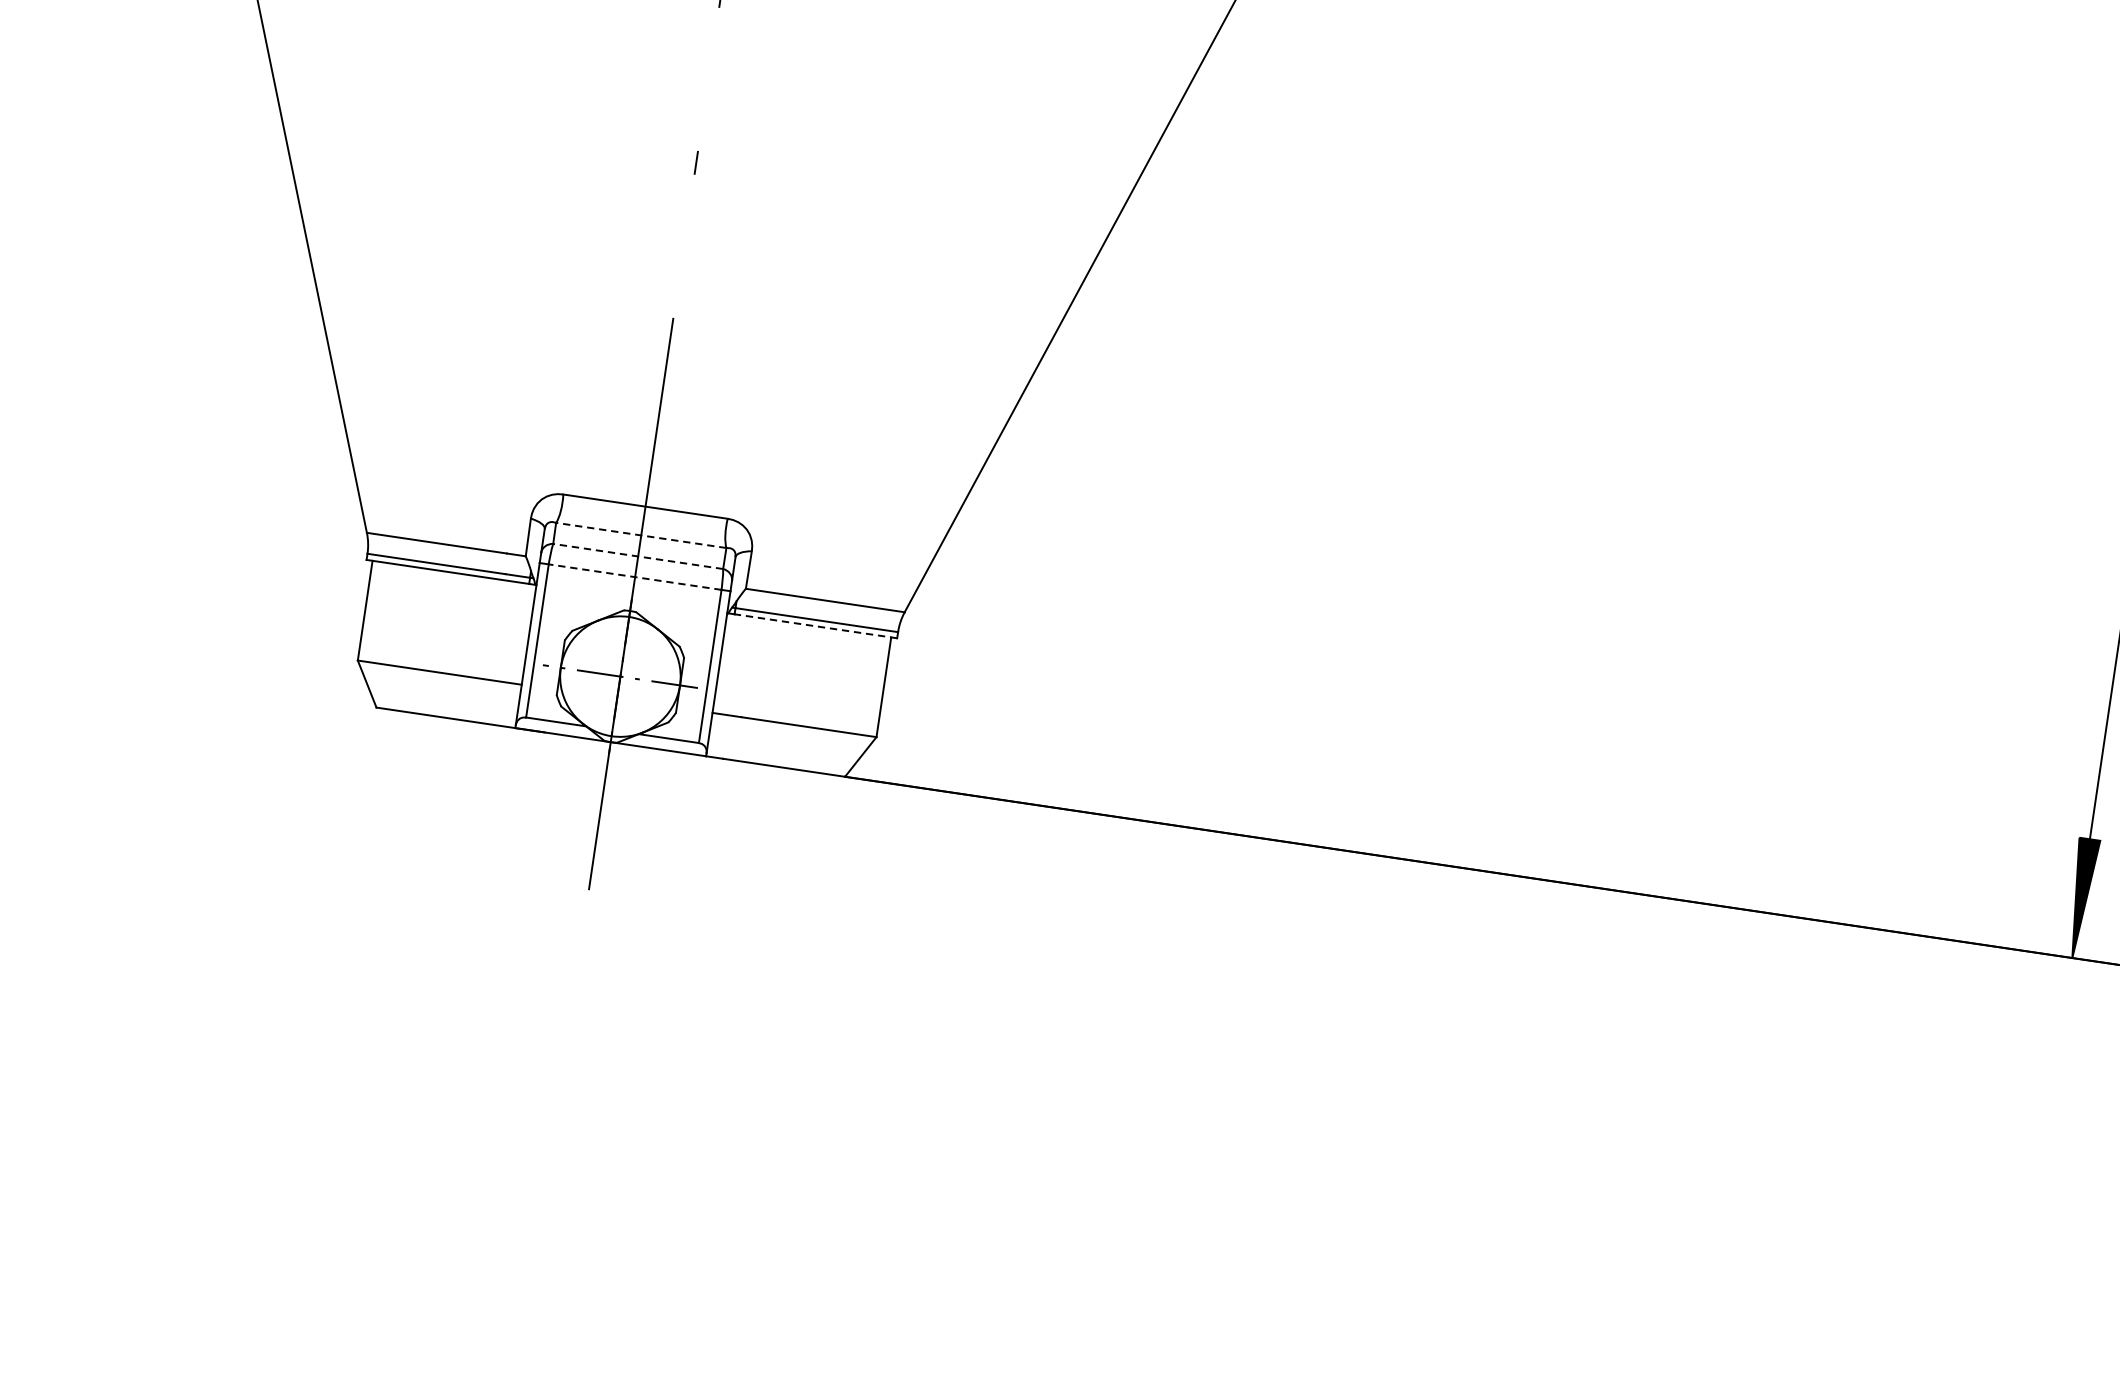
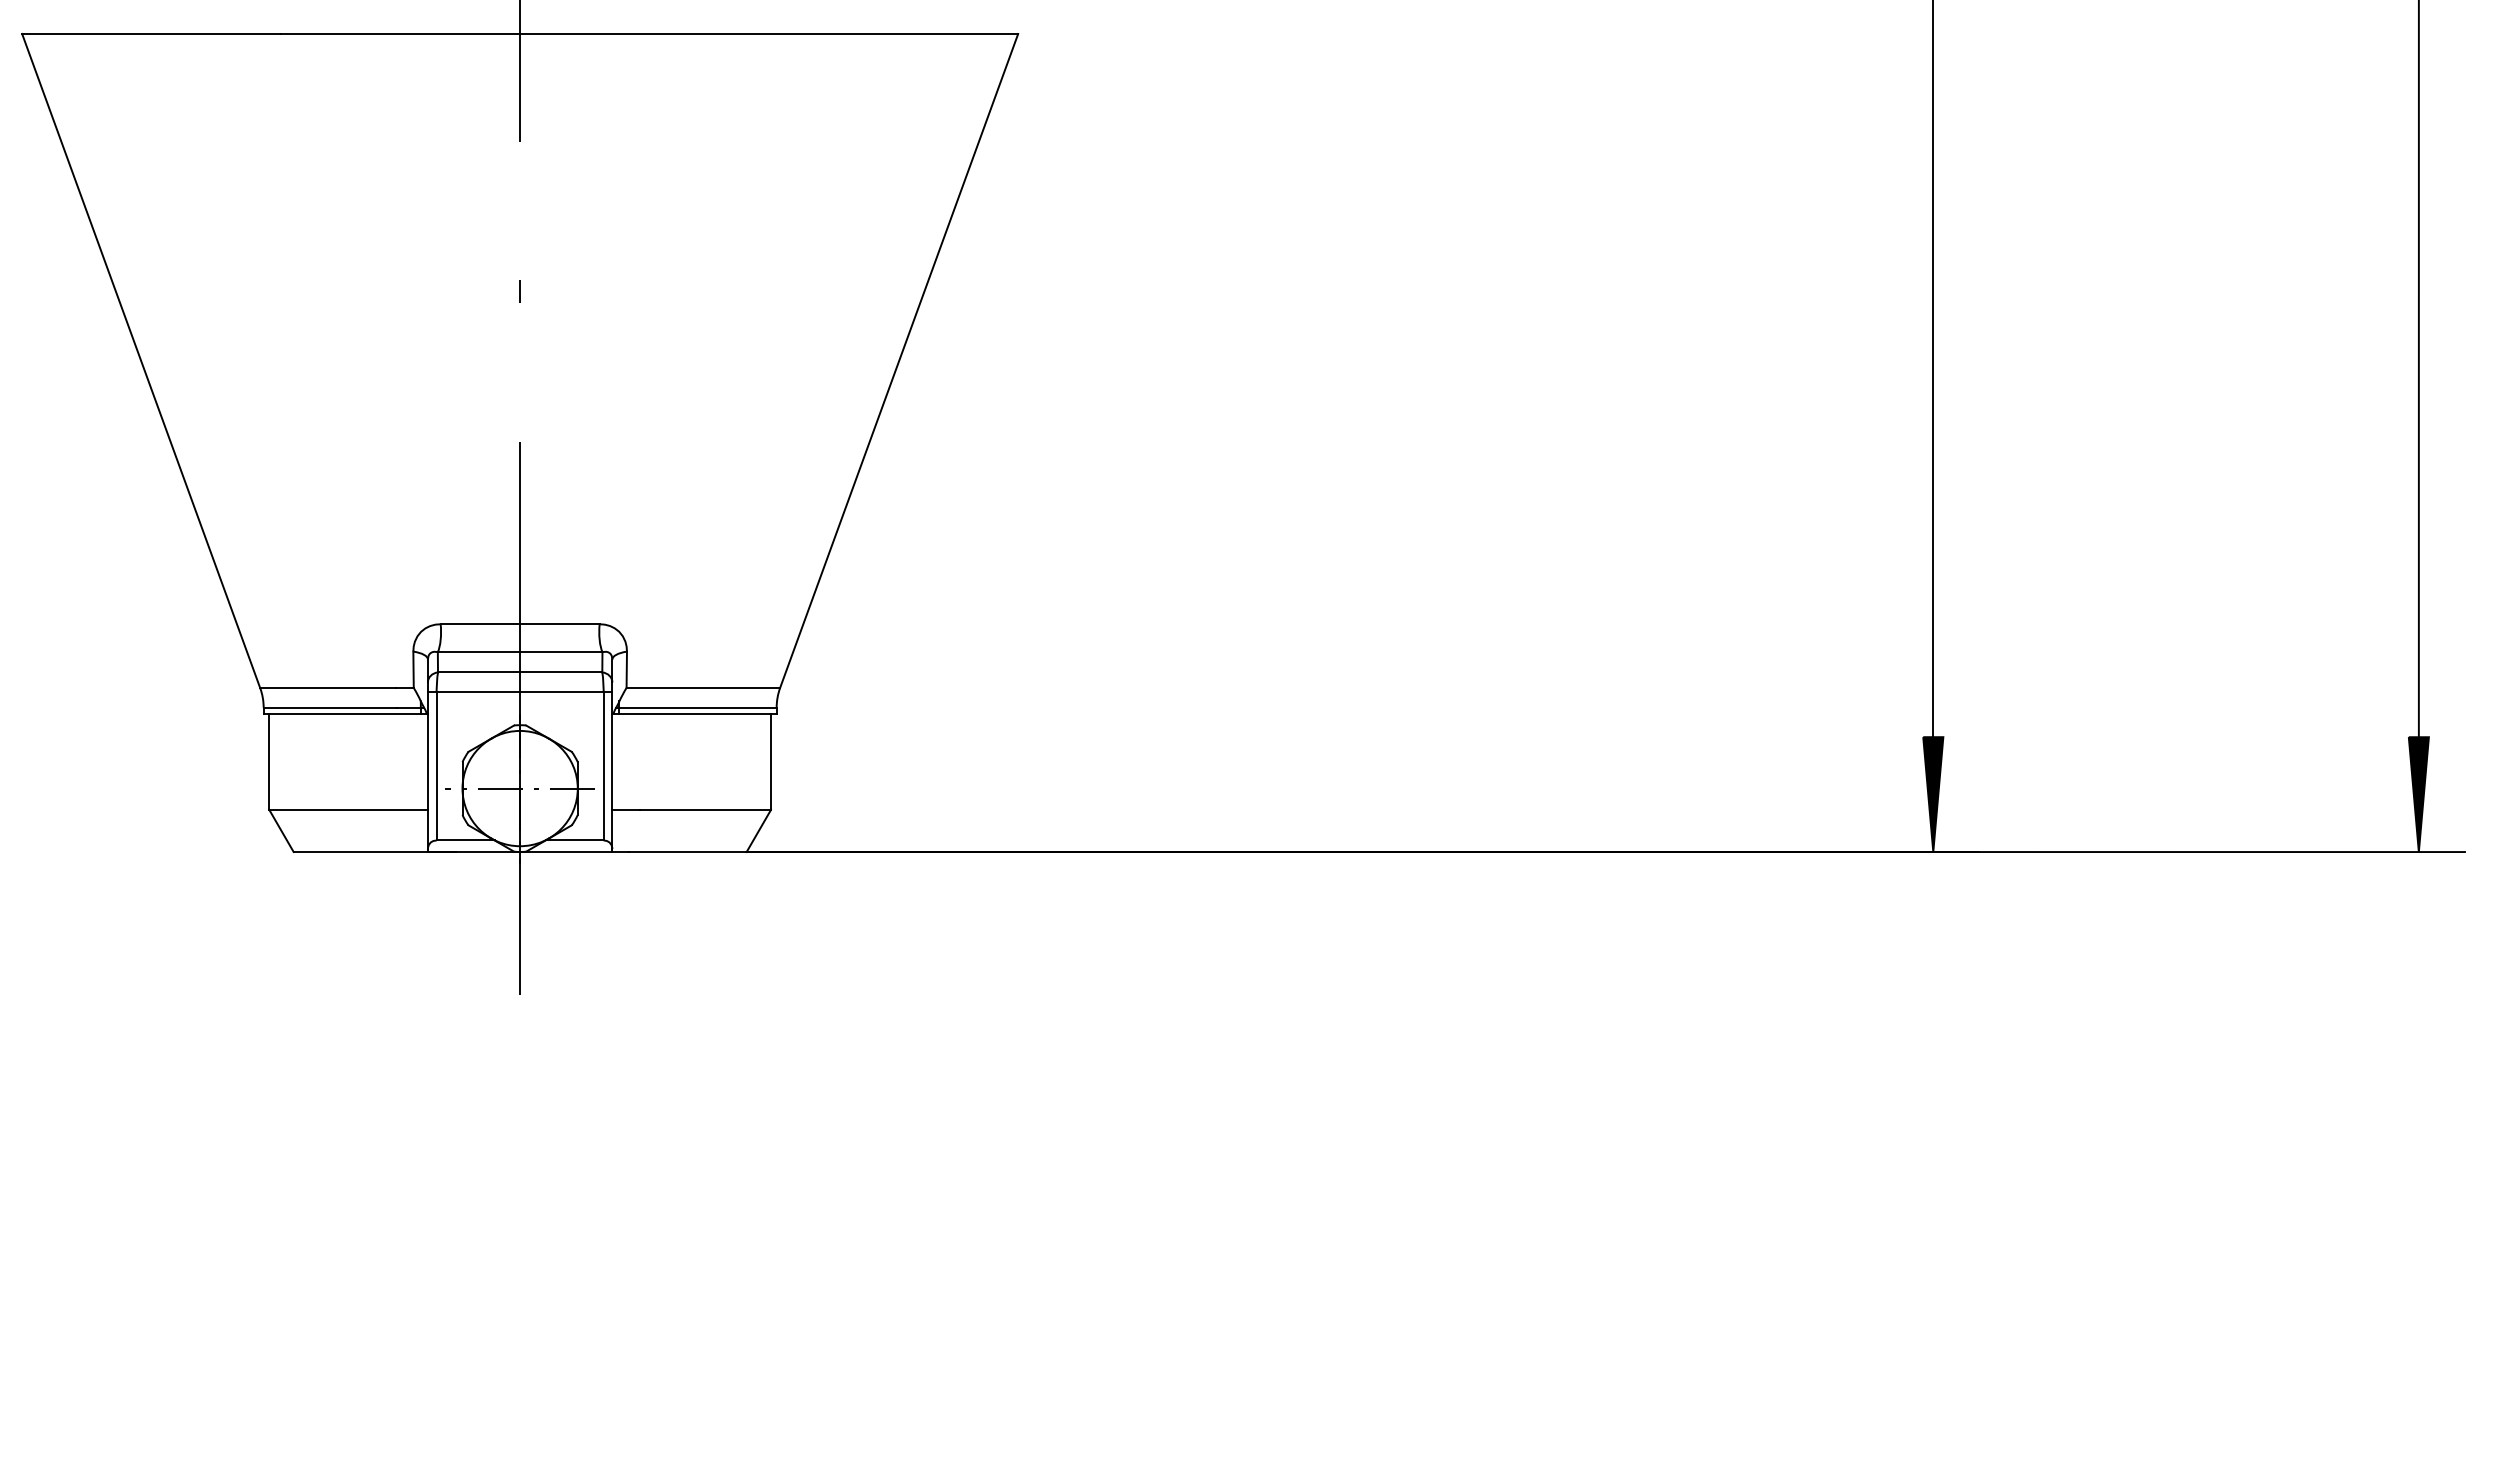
line: (640, 535) -> (519, 652), dashed -> solid
line: (637, 556) -> (519, 672), dashed -> solid
line: (635, 577) -> (520, 692), dashed -> solid
line: (816, 626) -> (698, 713), dashed -> solid

